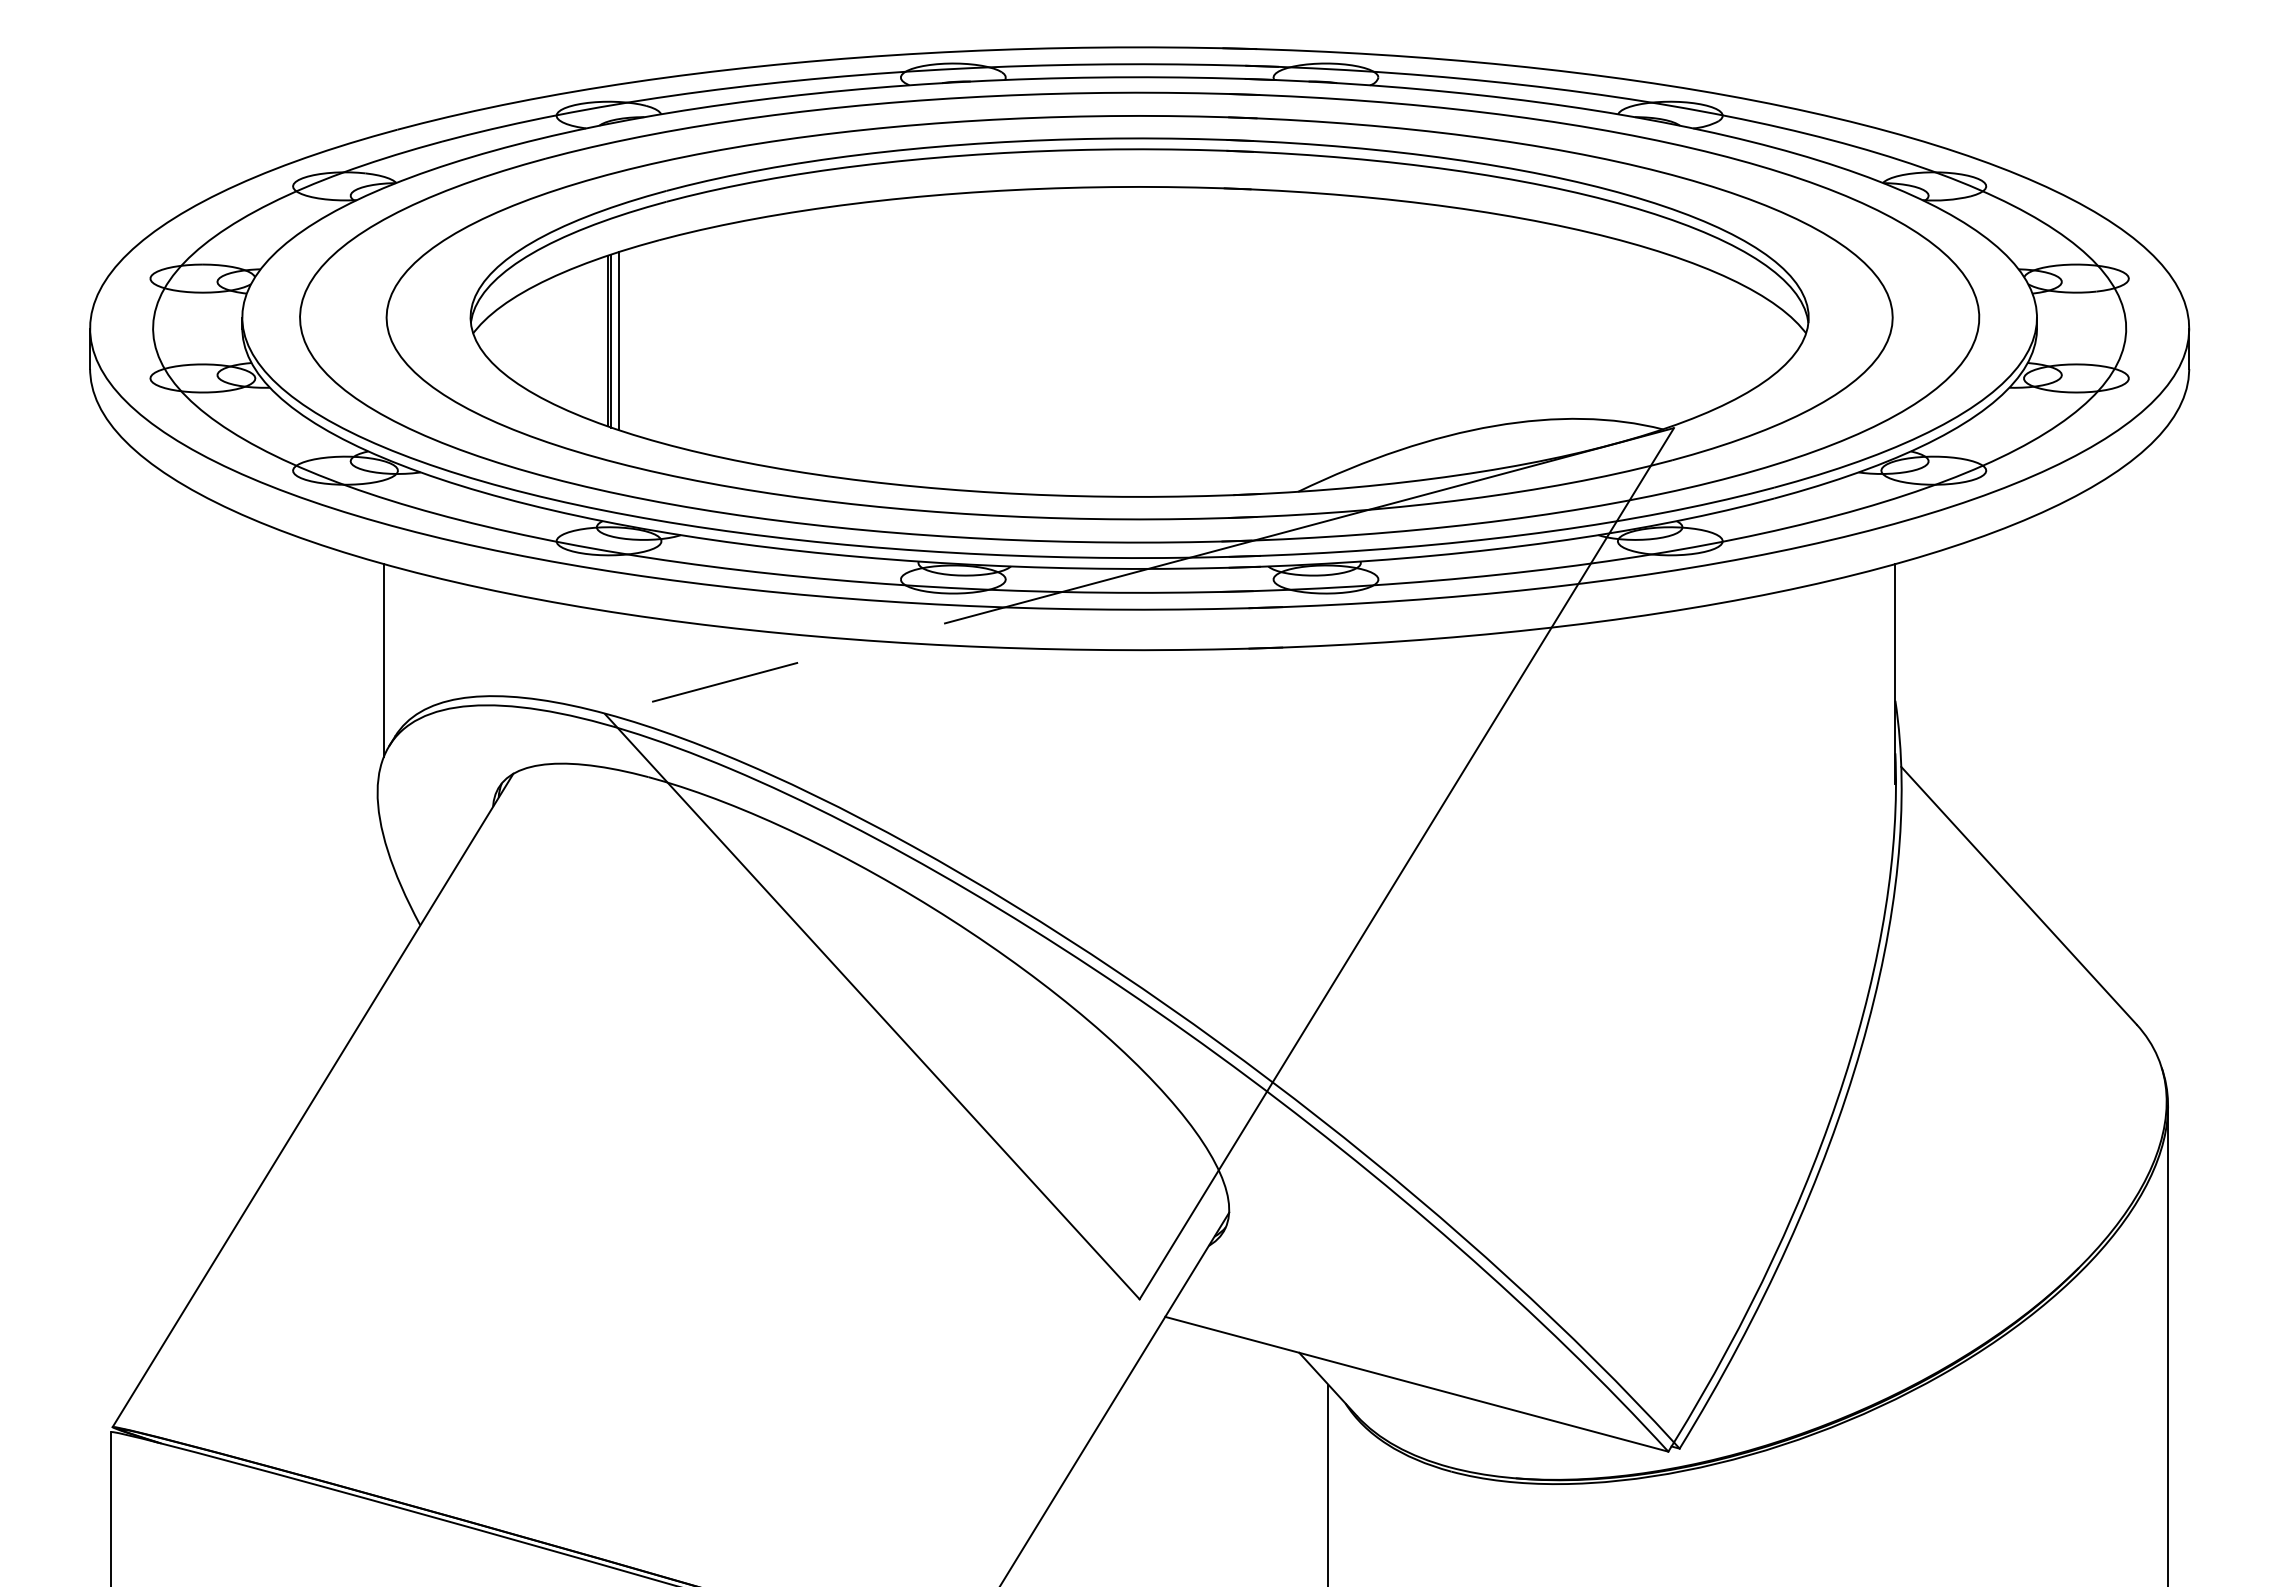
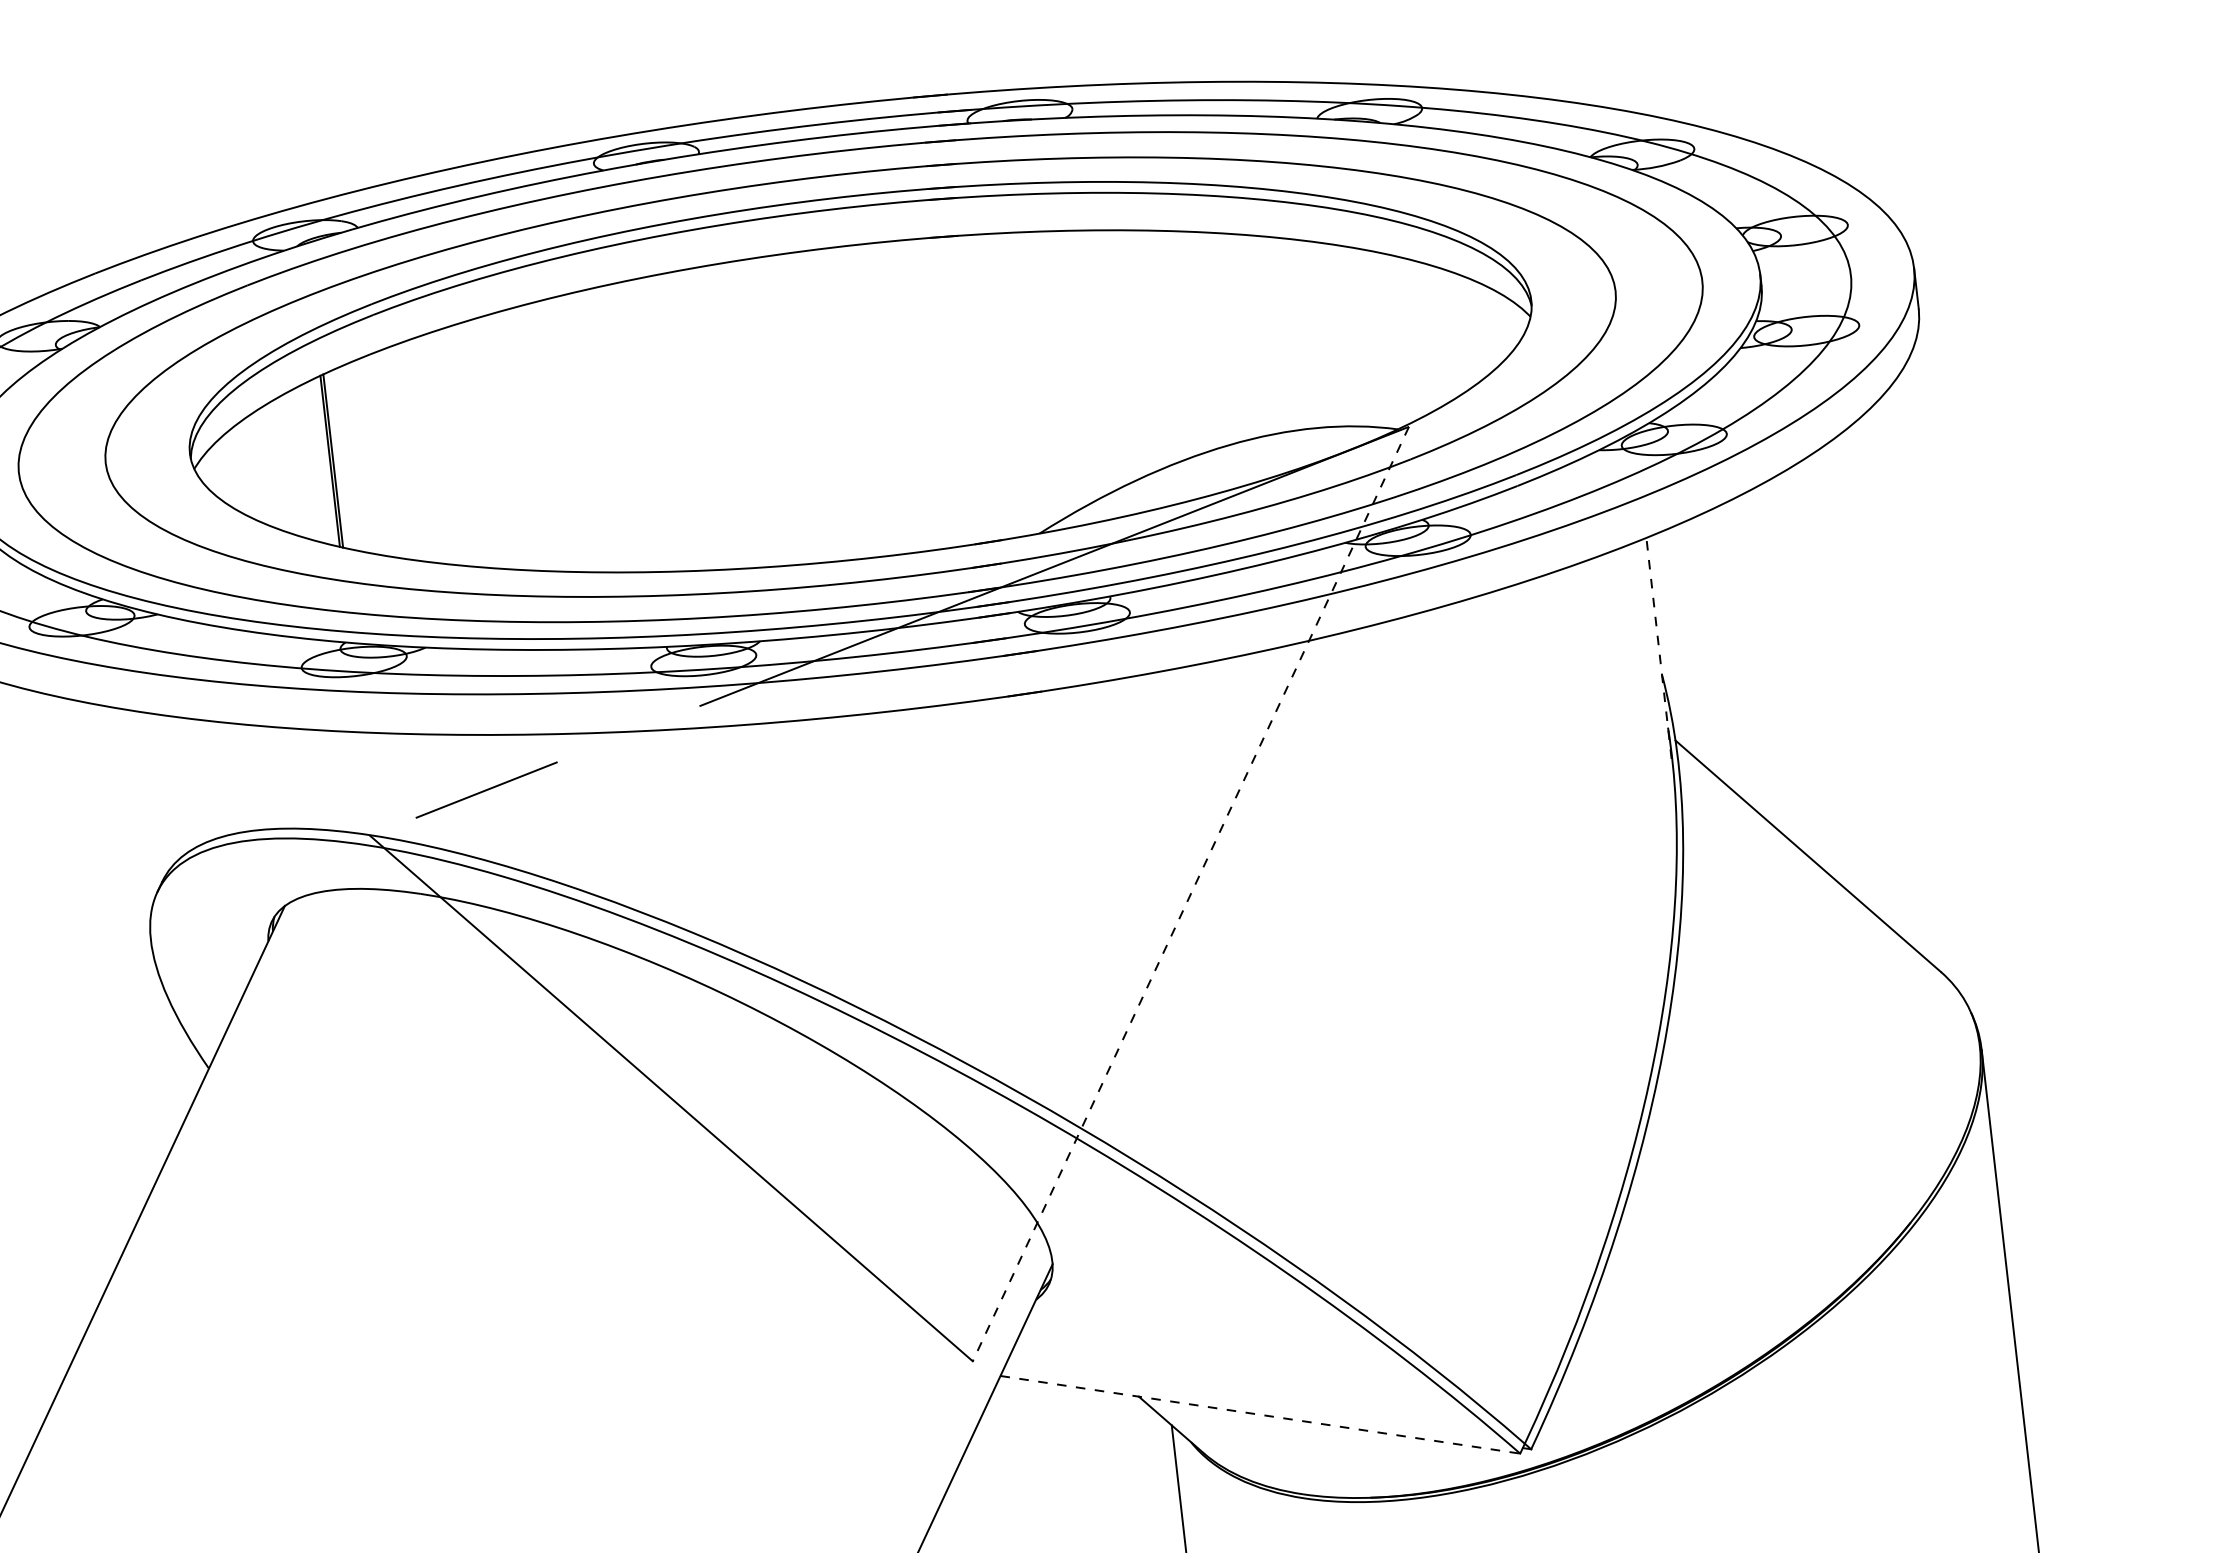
line: (618, 341) -> (340, 460), removed
line: (383, 660) -> (141, 807), removed
line: (1895, 673) -> (1659, 647), solid -> dashed
line: (1406, 864) -> (1190, 894), solid -> dashed
line: (1417, 1384) -> (1261, 1414), solid -> dashed

